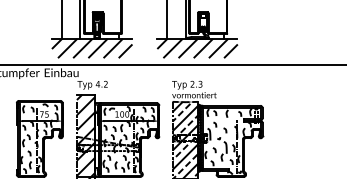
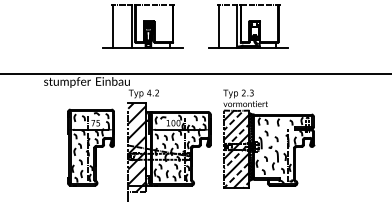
hatch: (92, 47) -> (143, 56), removed
hatch: (197, 47) -> (248, 56), removed

